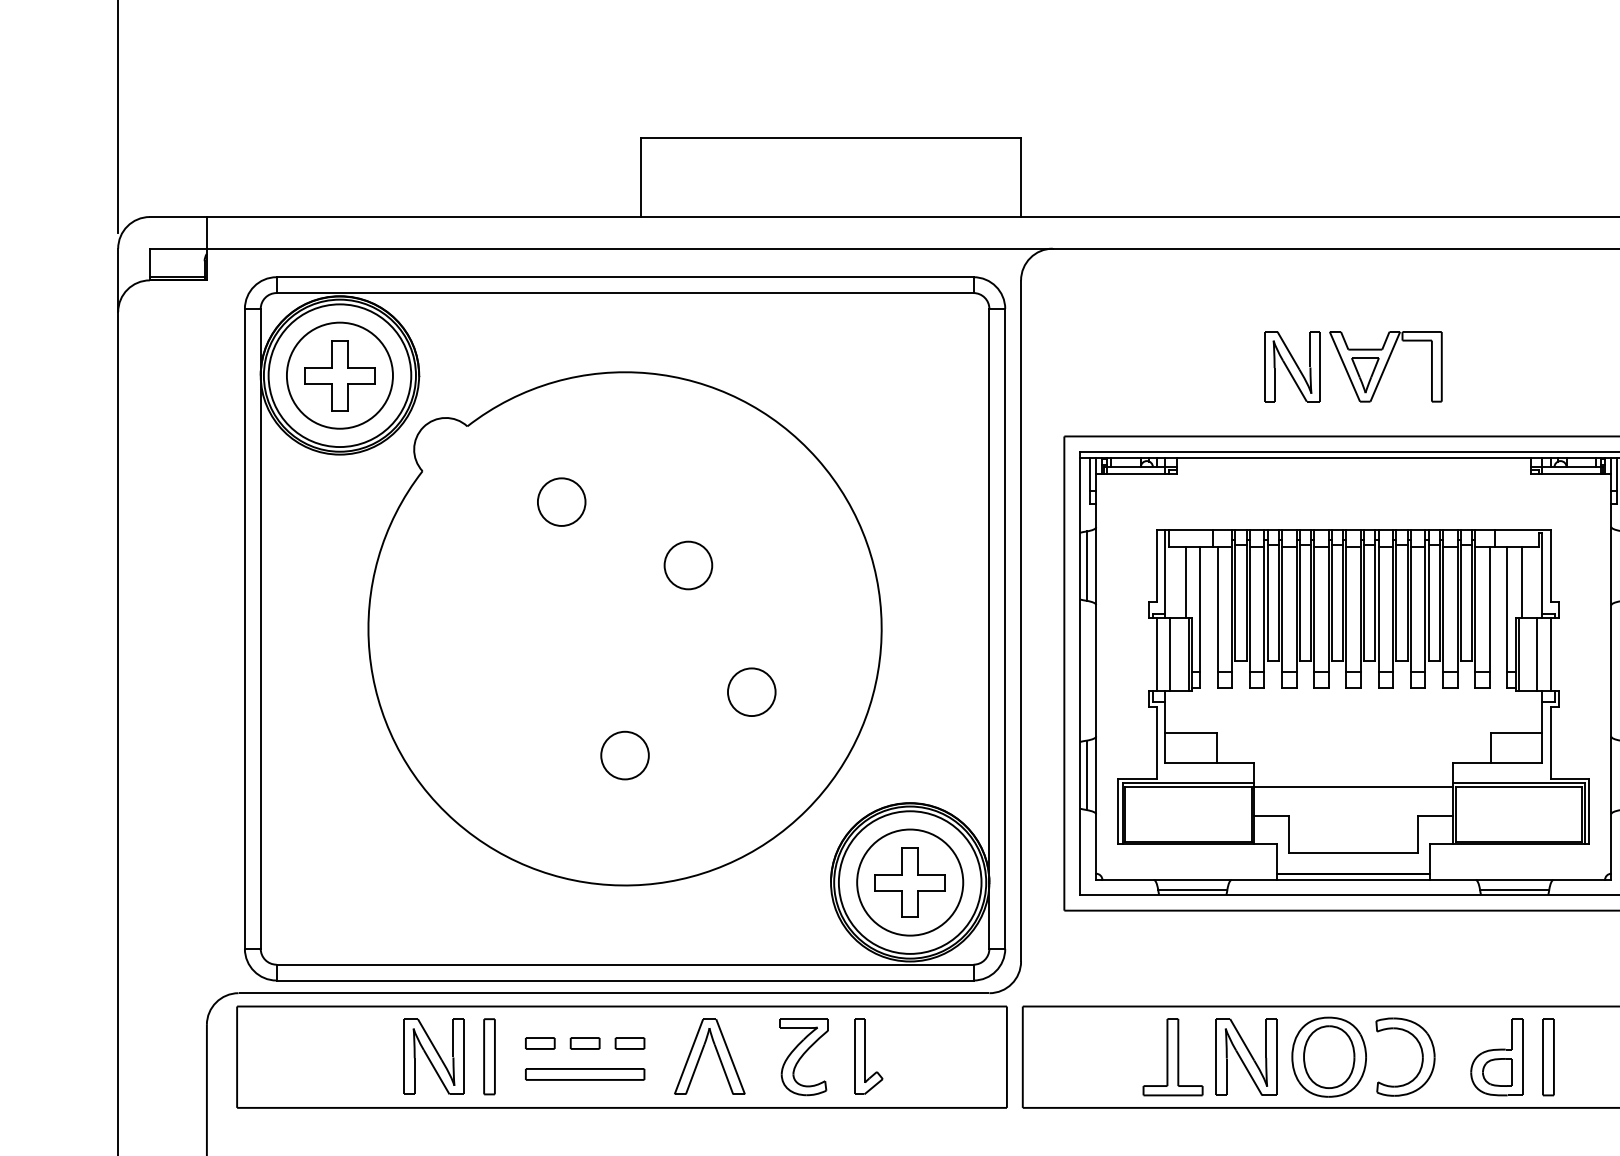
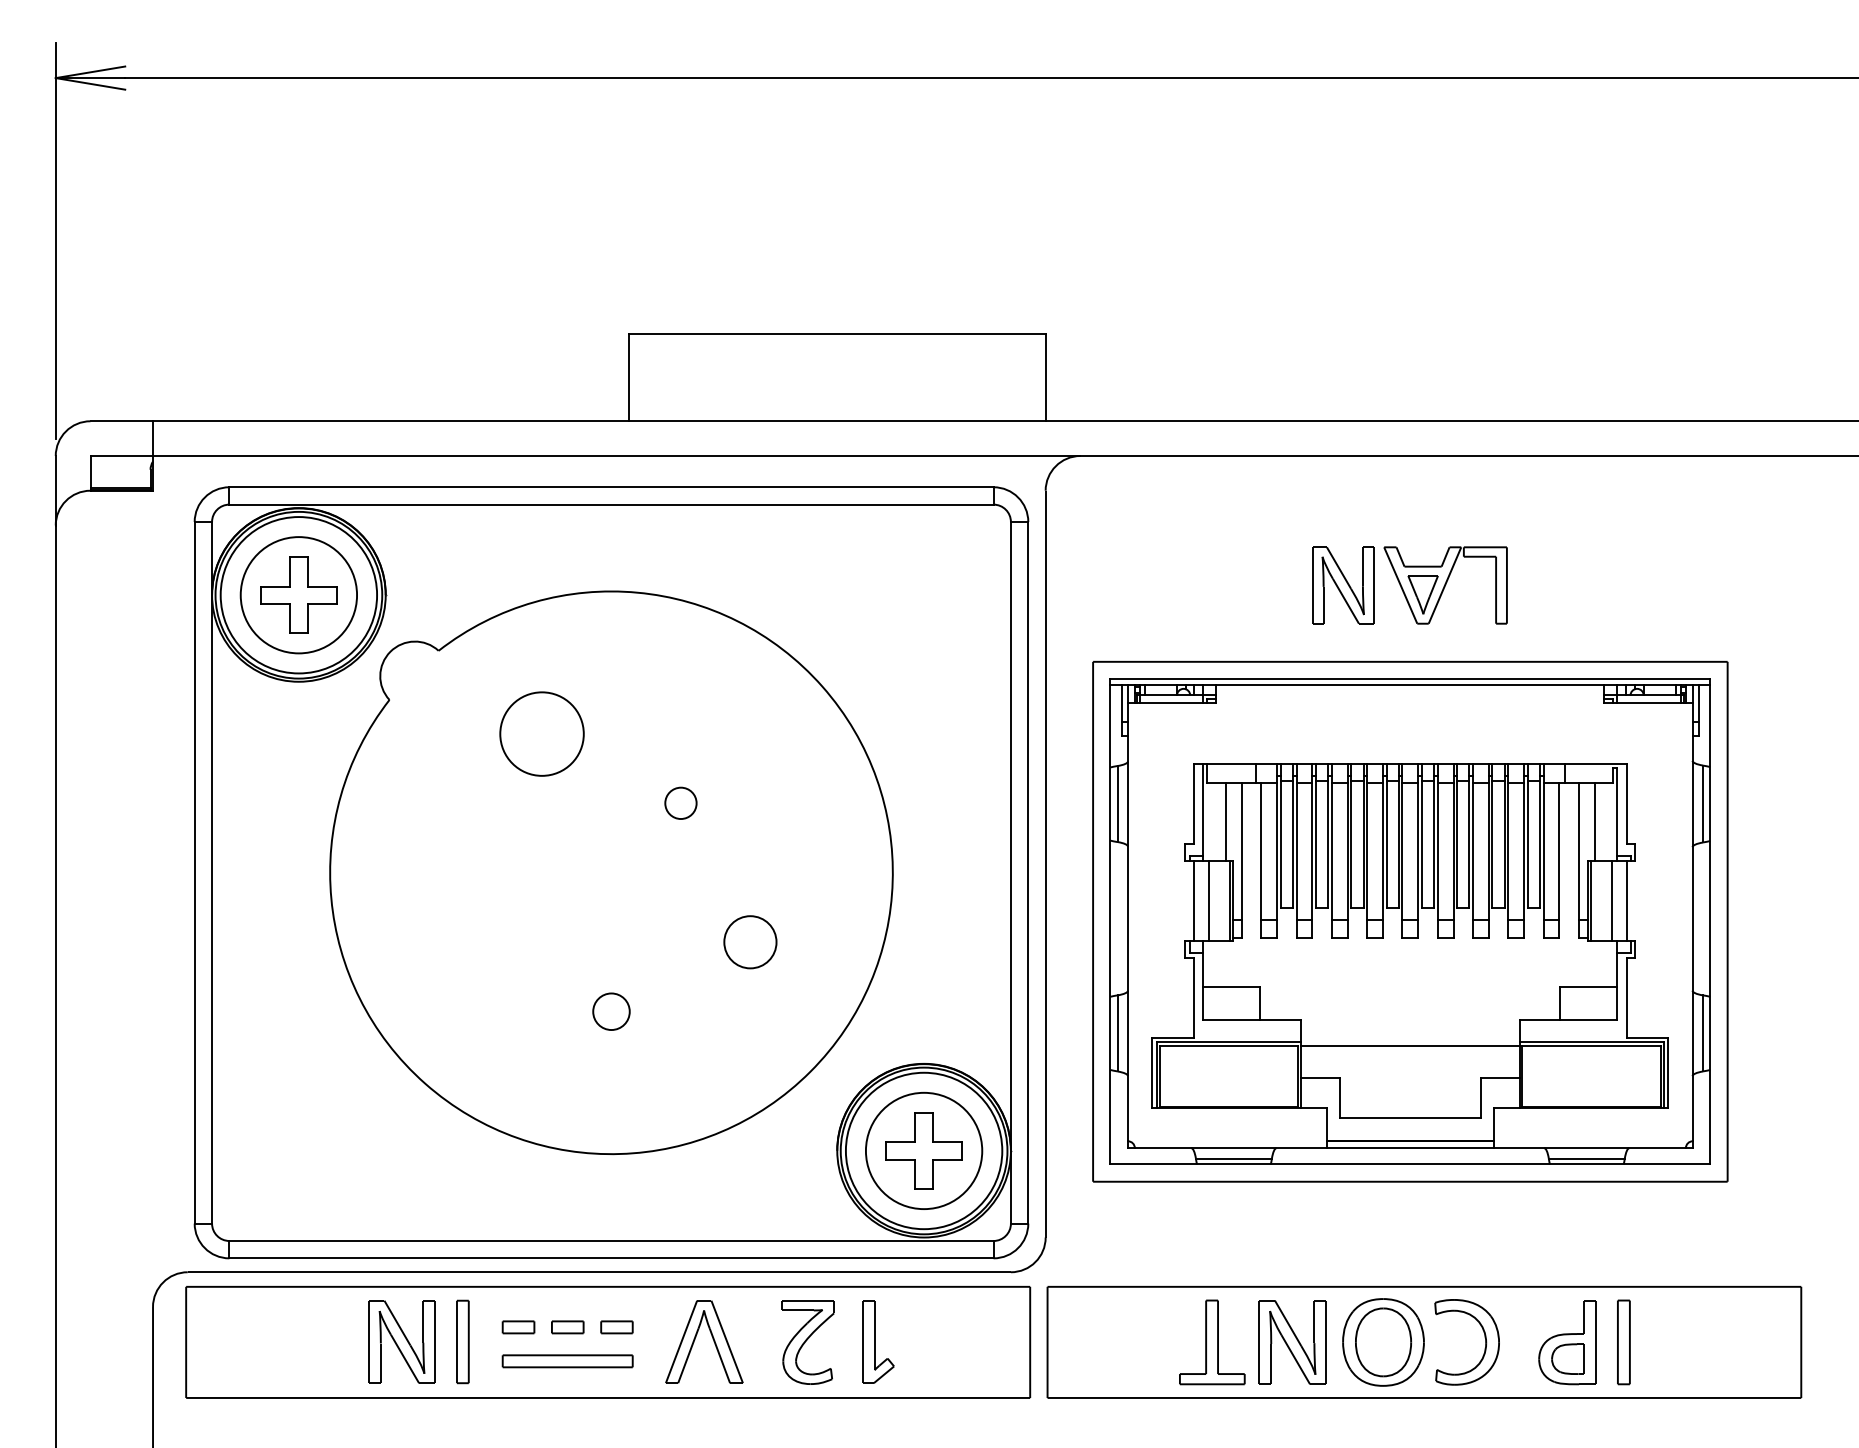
circle: (561, 501) -> (541, 733), size x1.6
circle: (688, 565) -> (680, 803), size x0.6
circle: (625, 755) -> (611, 1011), size x0.7

